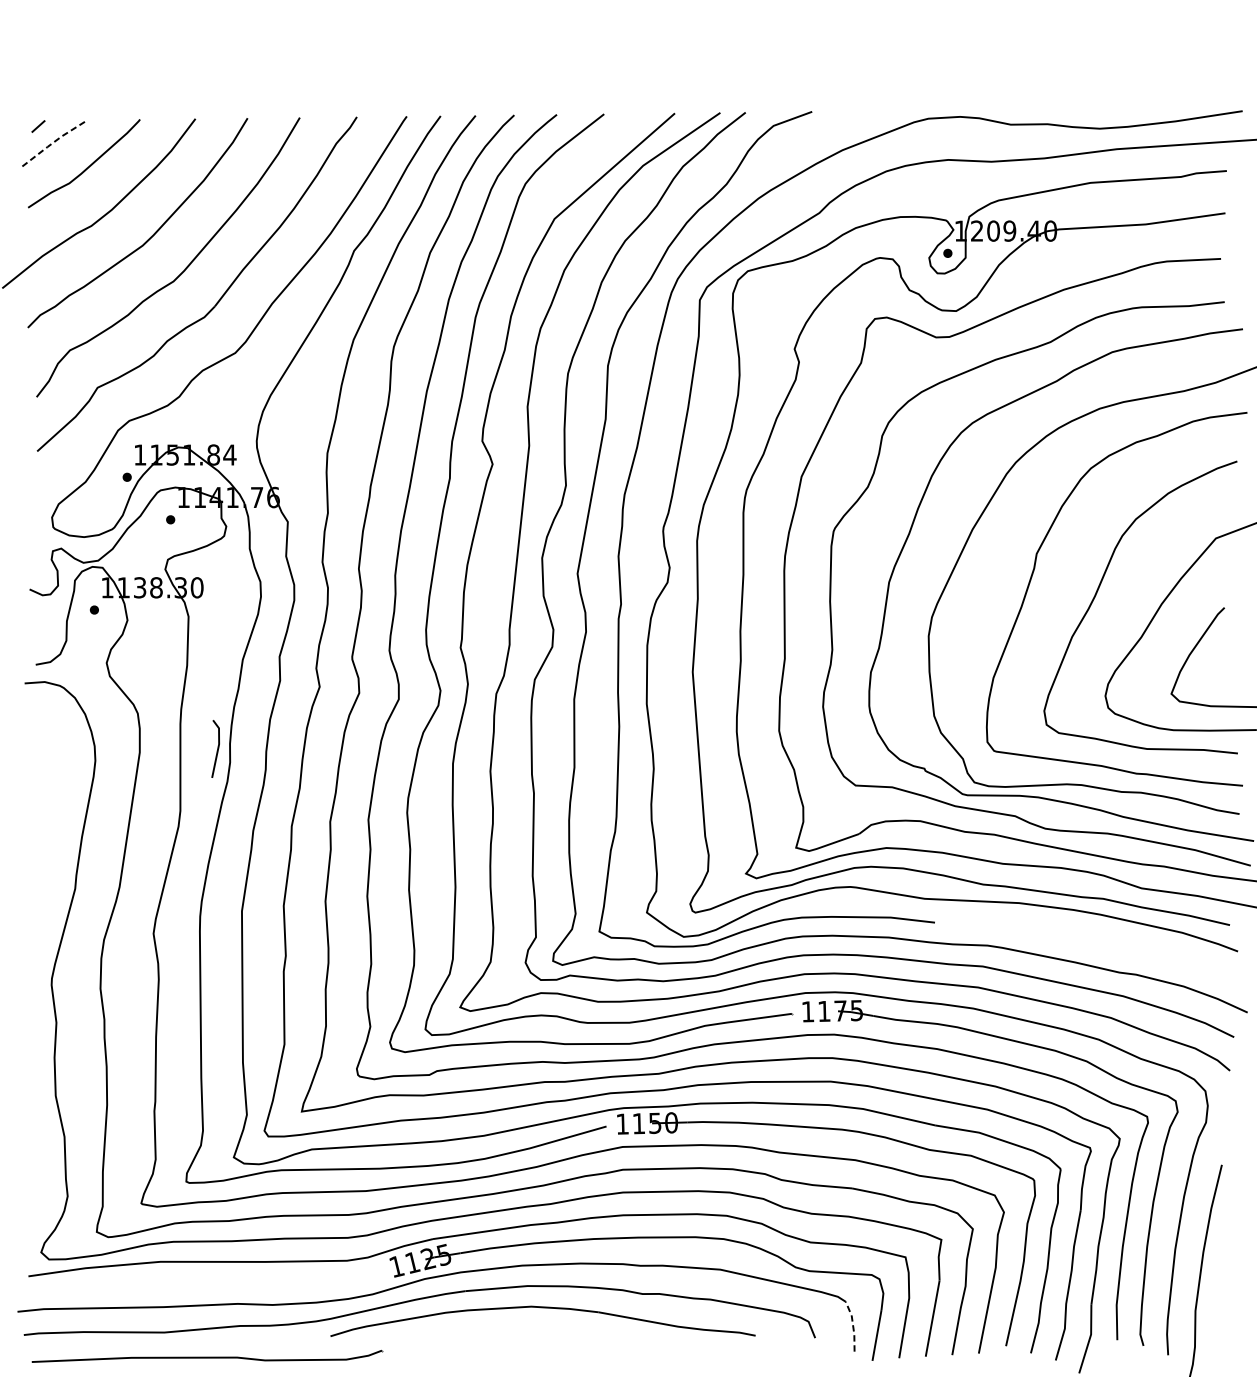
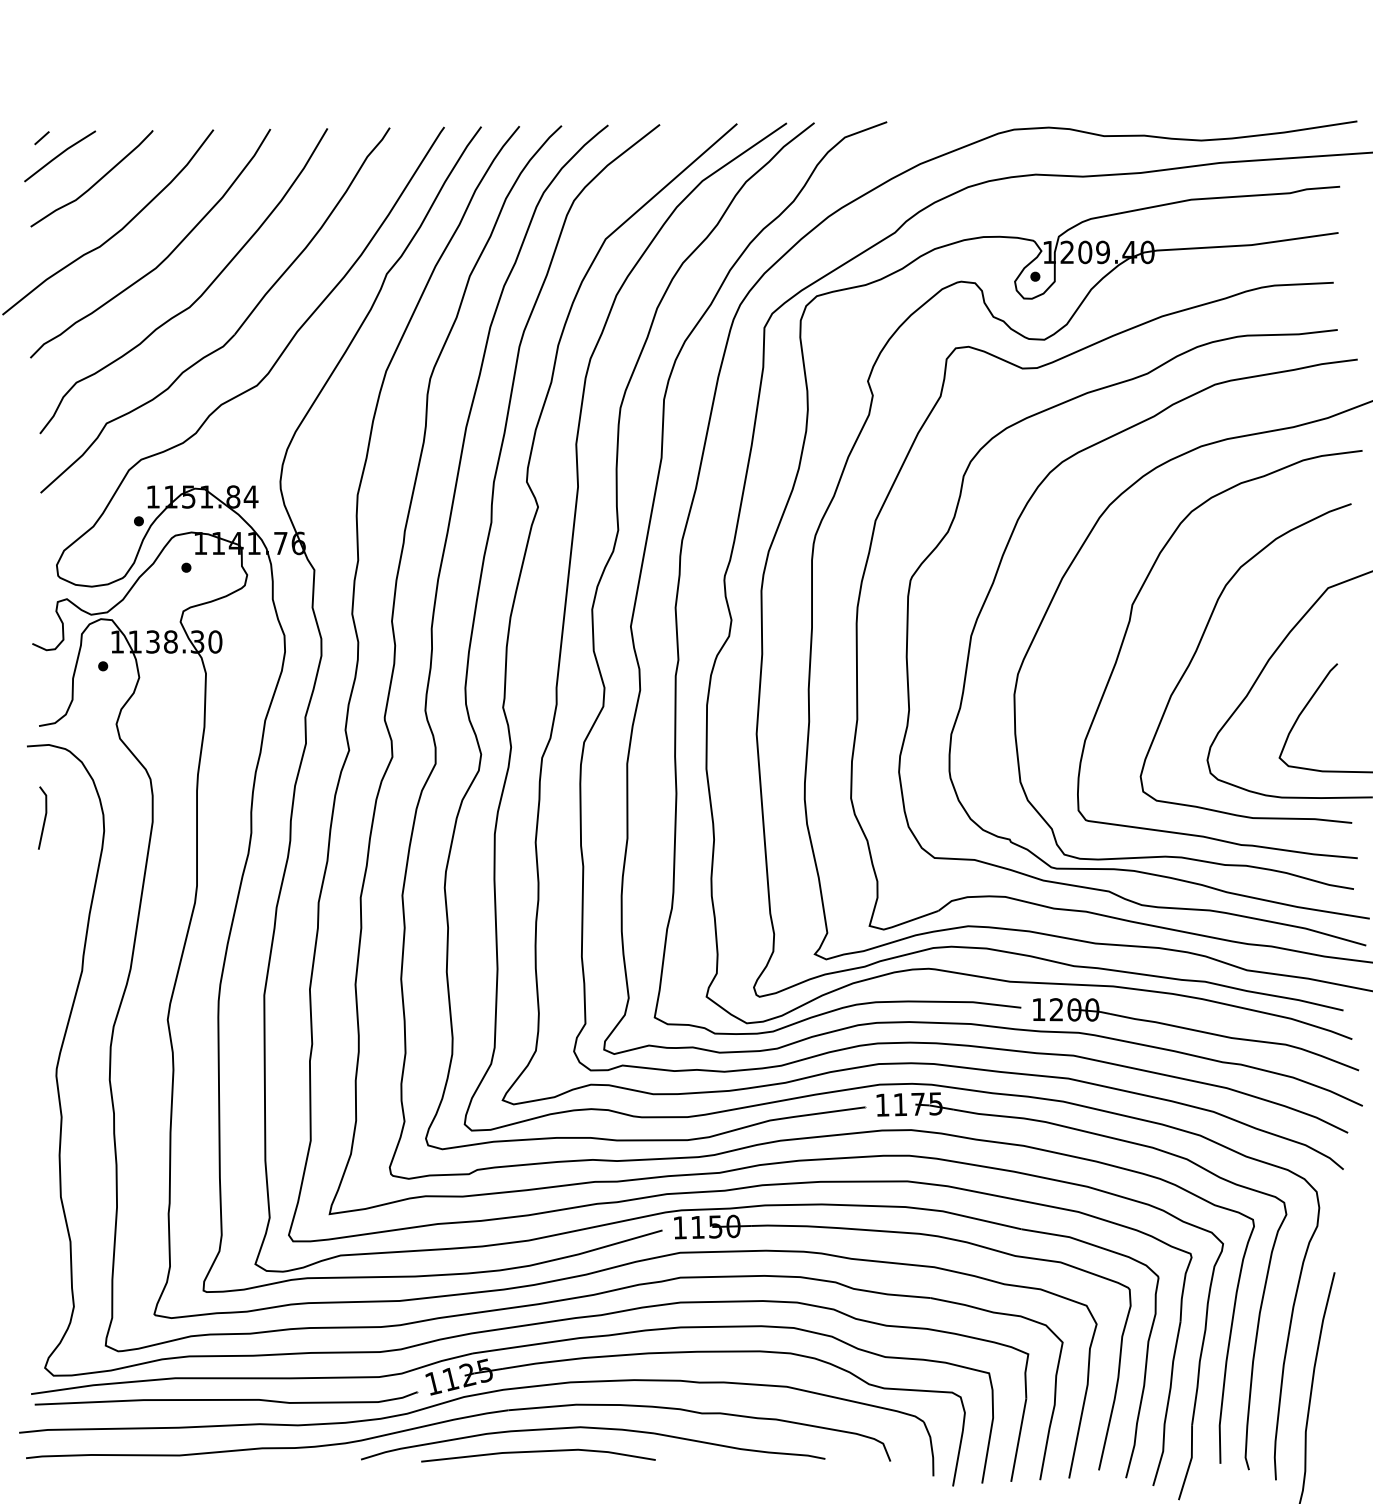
line: (54, 141) -> (59, 154), dashed -> solid
line: (217, 748) -> (44, 817), moved
part: (1095, 947) -> (1196, 1034), added
line: (852, 1325) -> (931, 1447), dashed -> solid
line: (493, 1329) -> (538, 1452), added
part: (207, 1356) -> (226, 1398), moved

